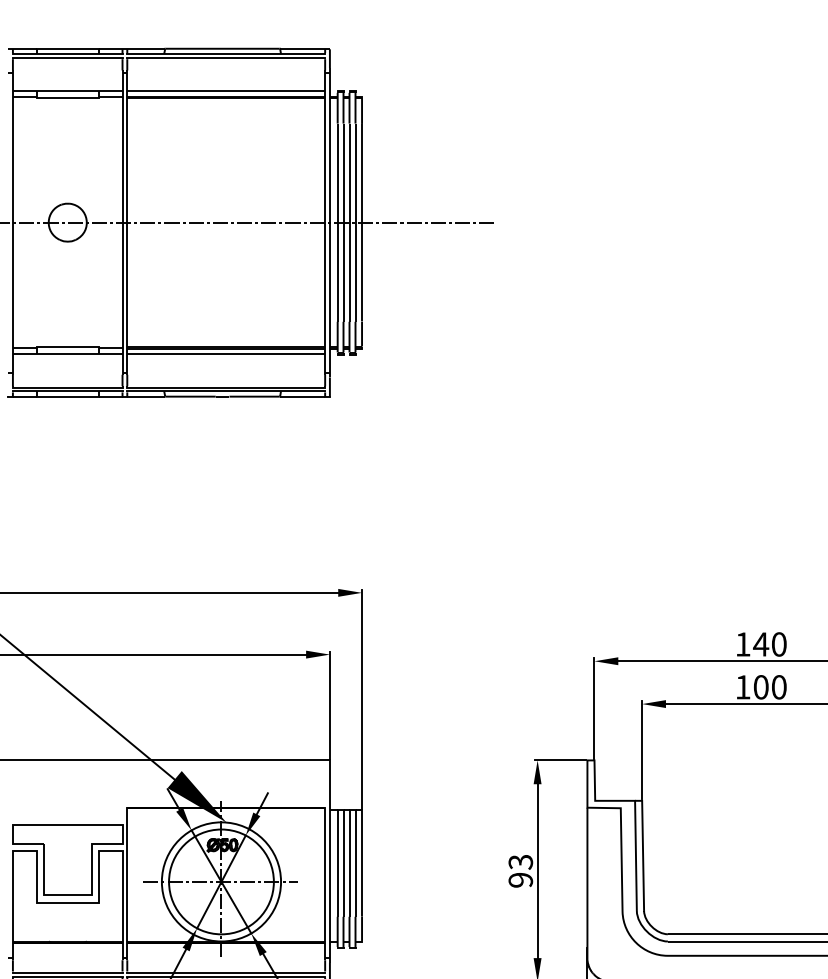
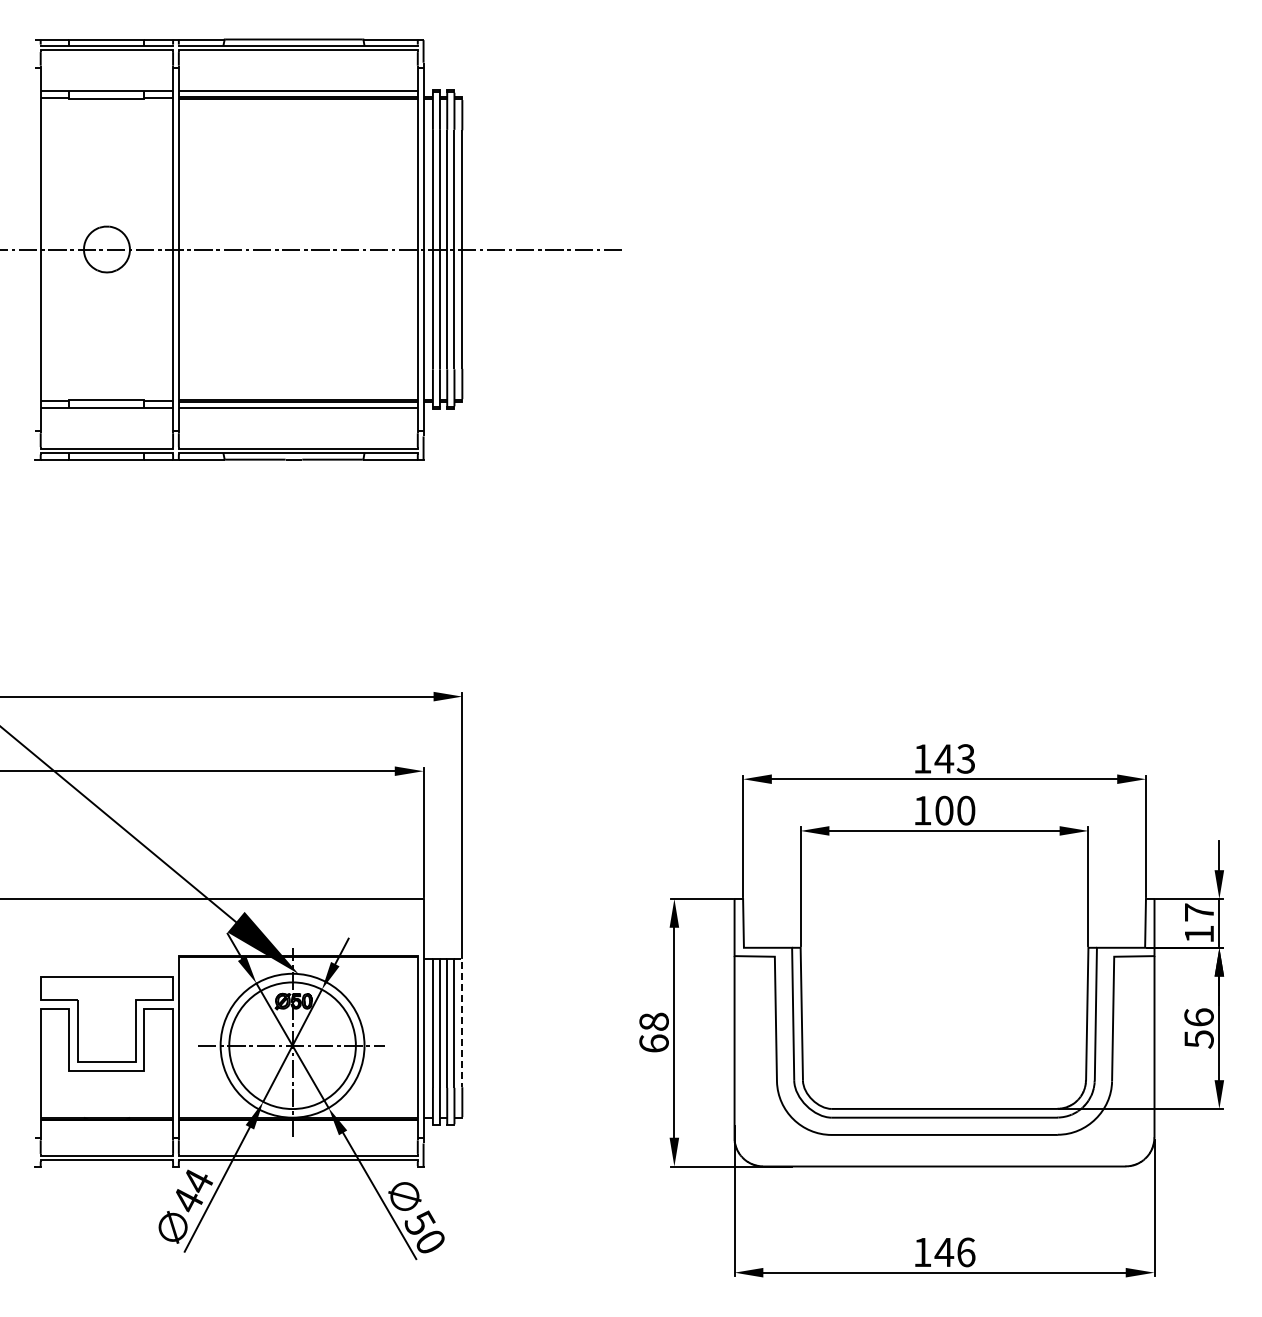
text: (778, 644) -> (965, 758), 140 -> 143
line: (362, 861) -> (462, 1020), solid -> dashed
text: (520, 870) -> (653, 1032), 93 -> 68

